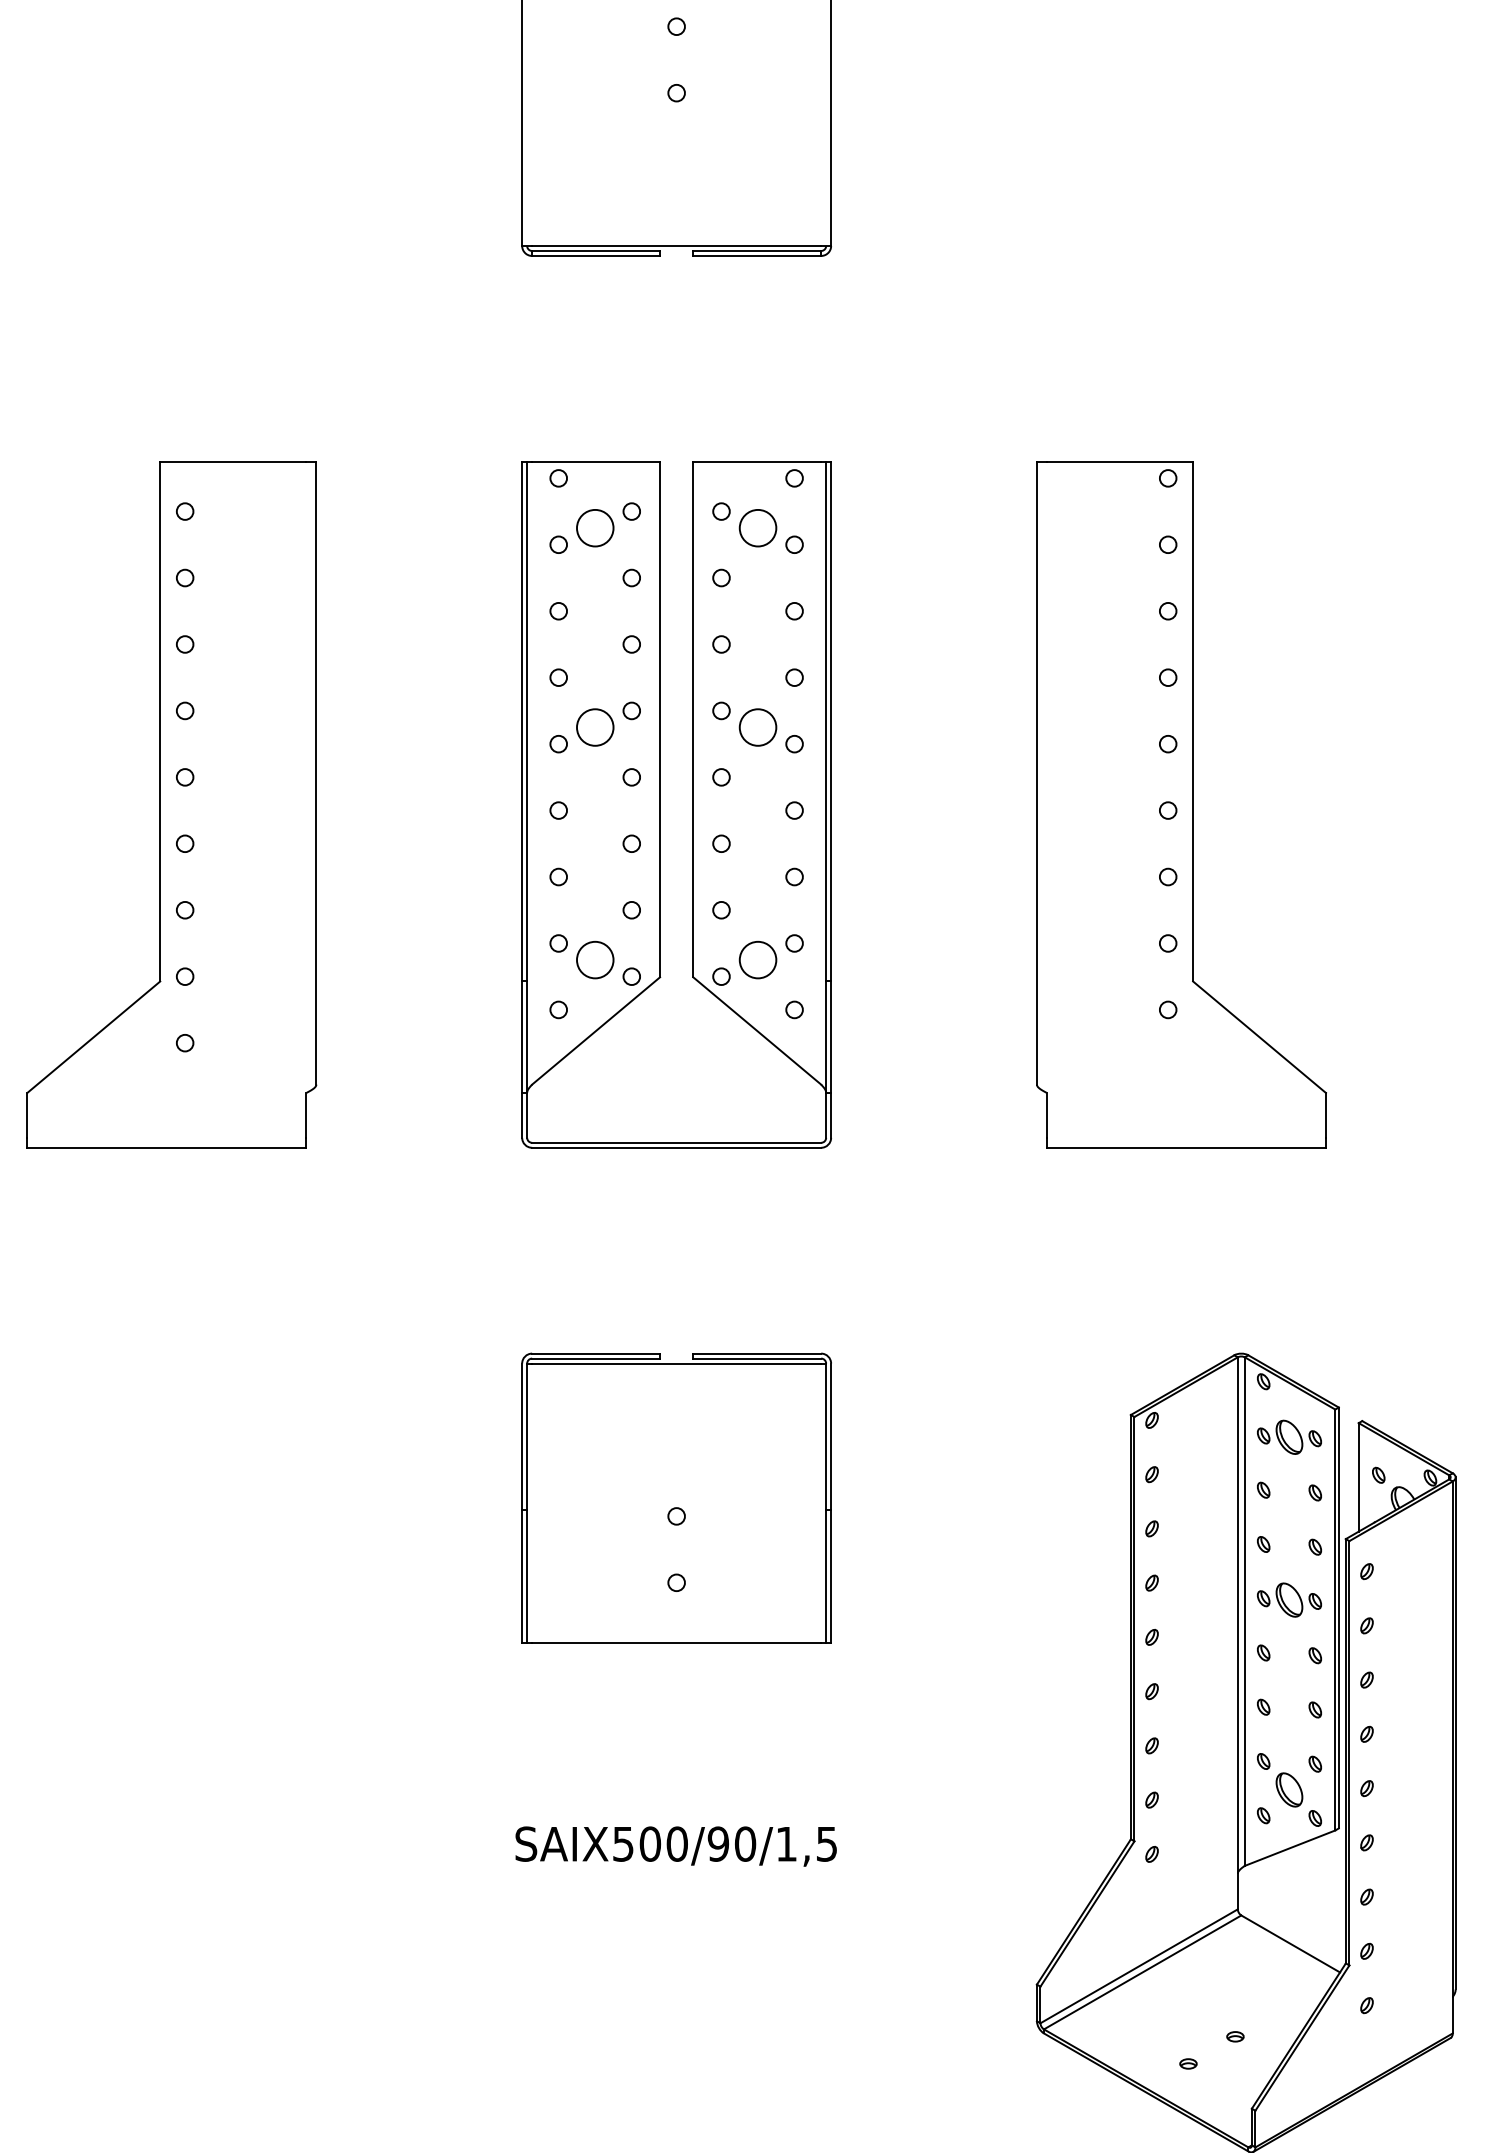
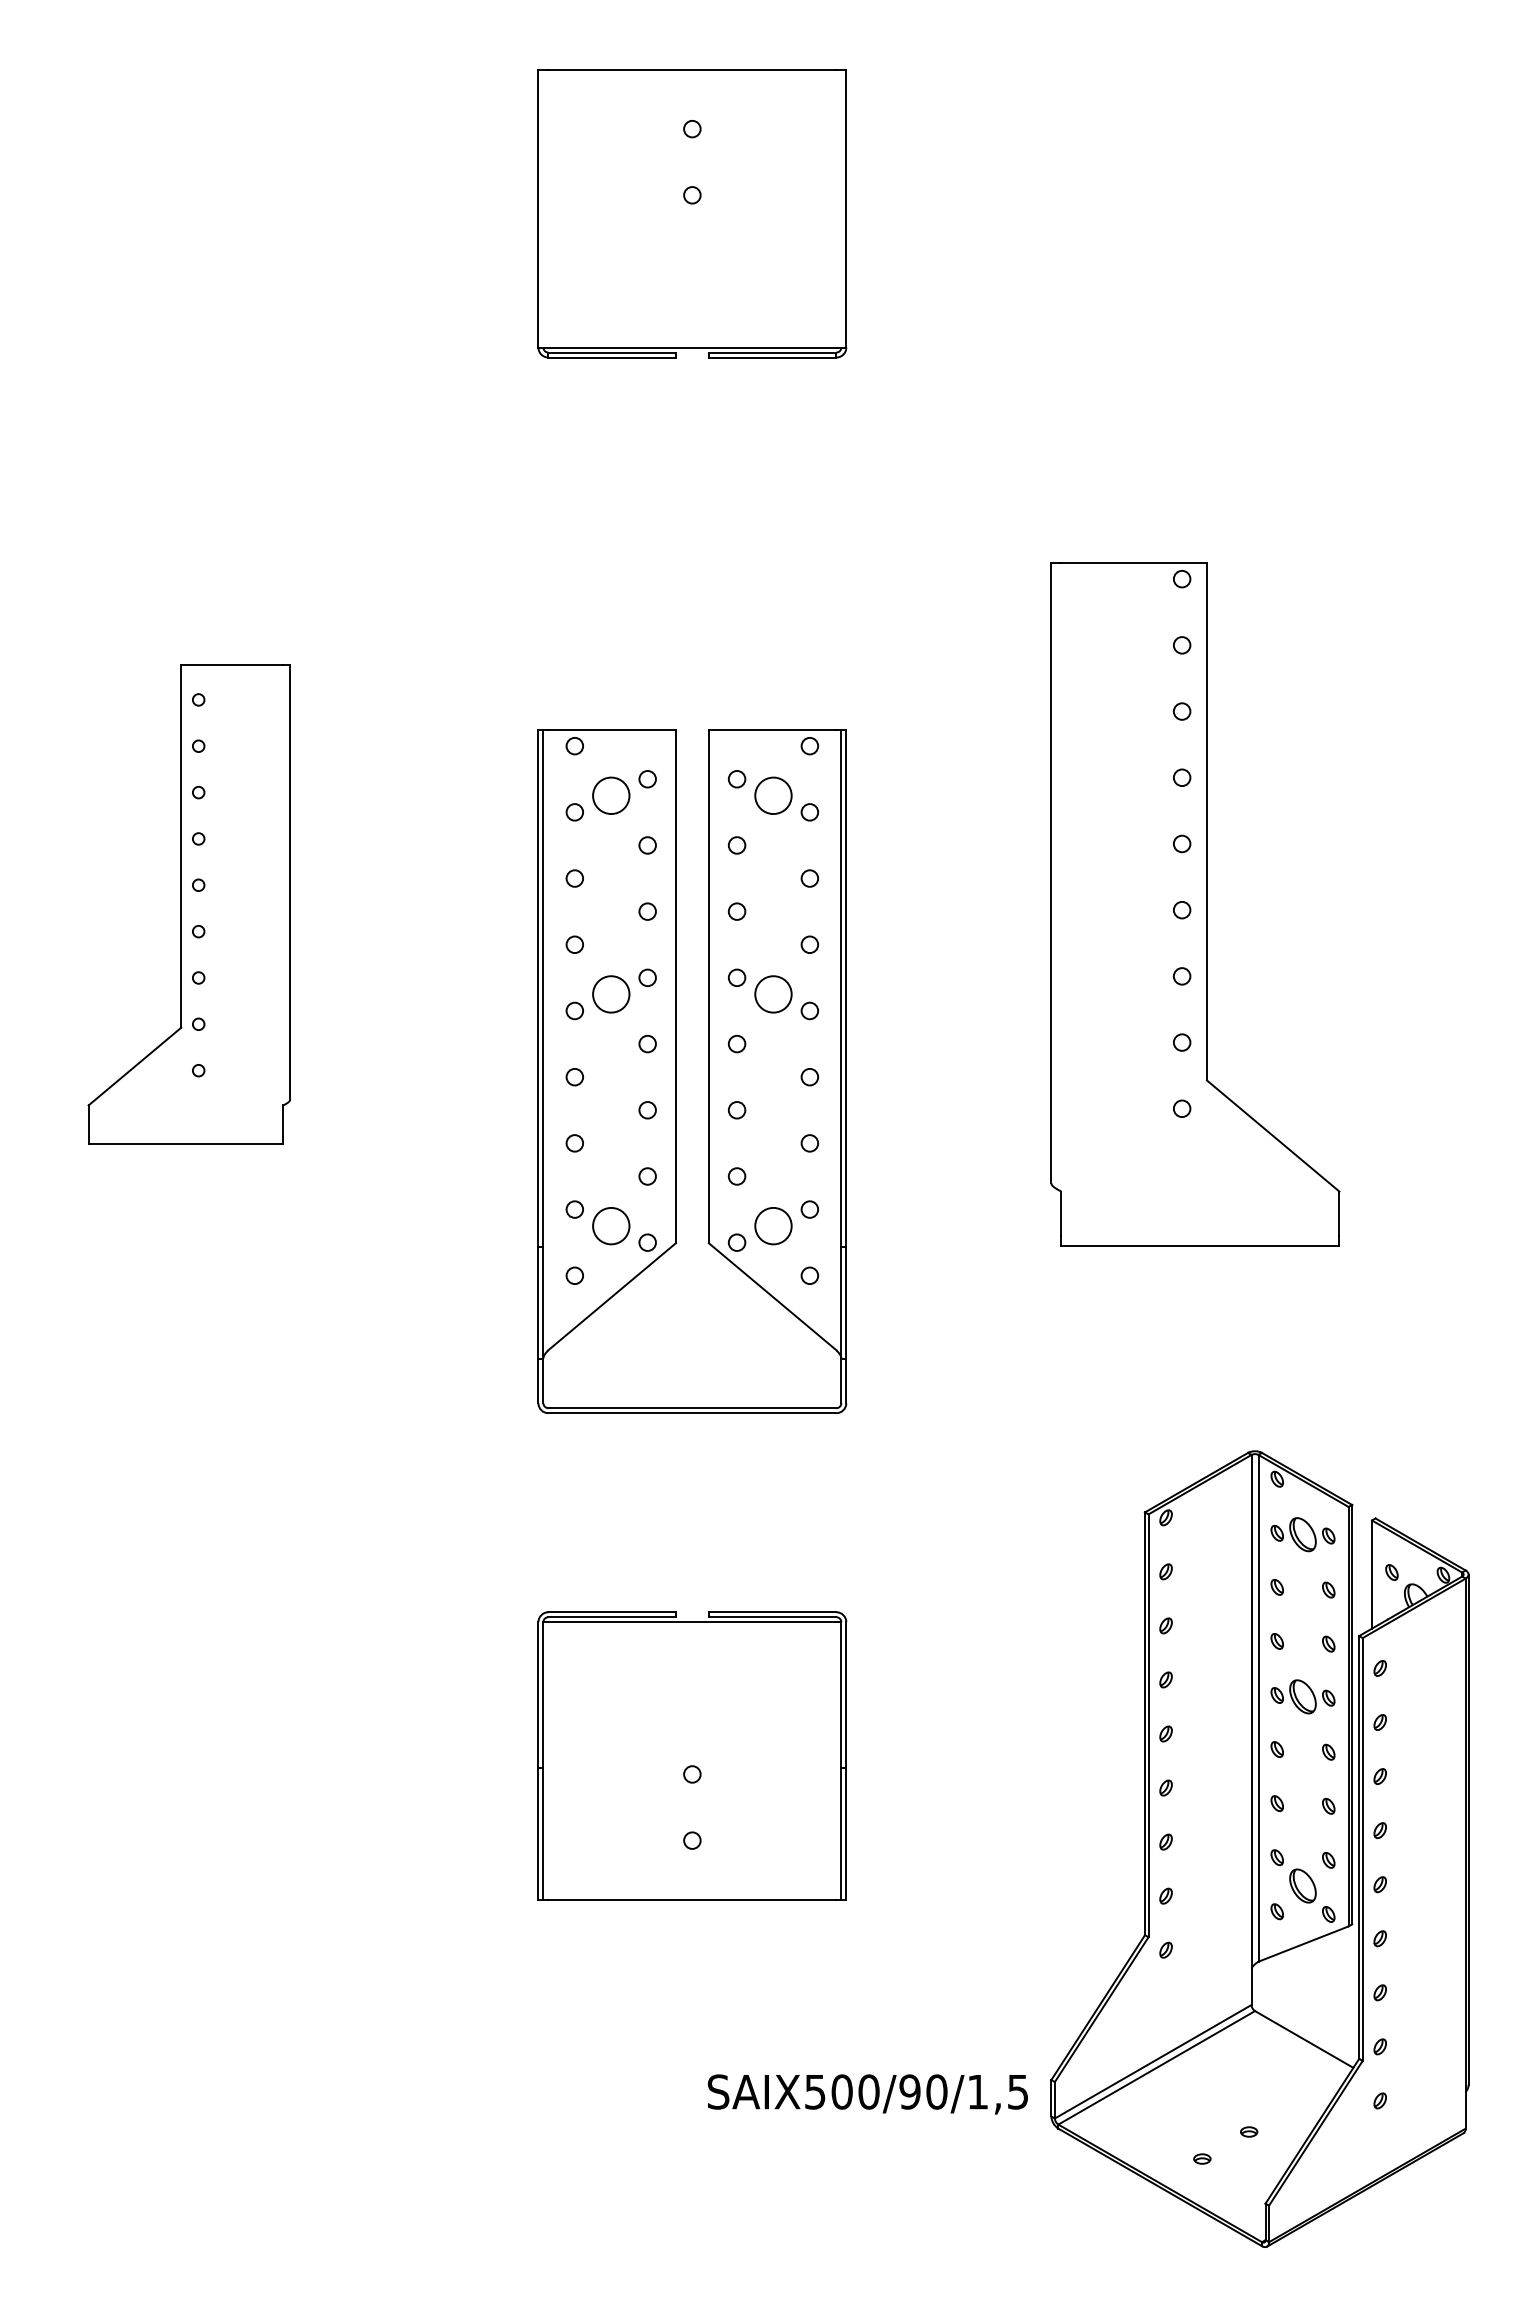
part: (171, 804) -> (189, 904), size x0.7
part: (660, 804) -> (676, 1071), moved
part: (676, 1497) -> (692, 1755), moved
text: (675, 1846) -> (867, 2094), moved

